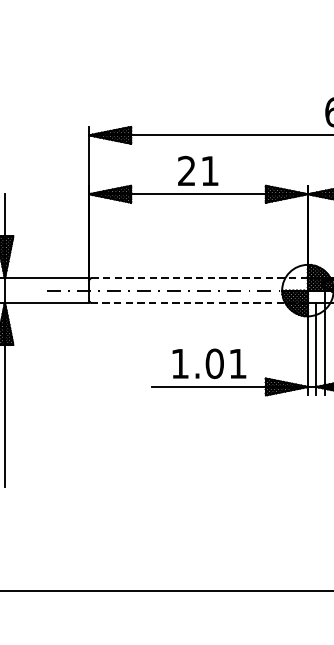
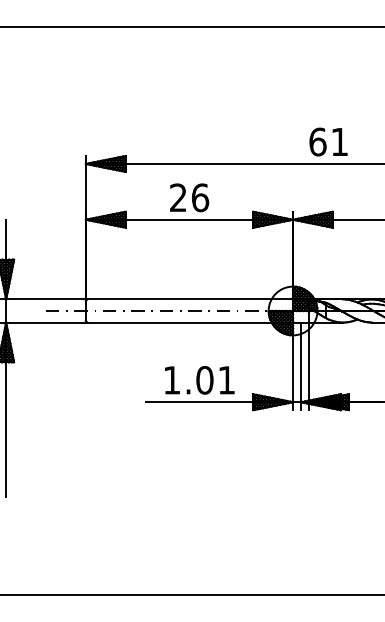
text: (210, 170) -> (200, 197), 21 -> 26
line: (199, 278) -> (190, 299), dashed -> solid
line: (199, 302) -> (190, 322), dashed -> solid

